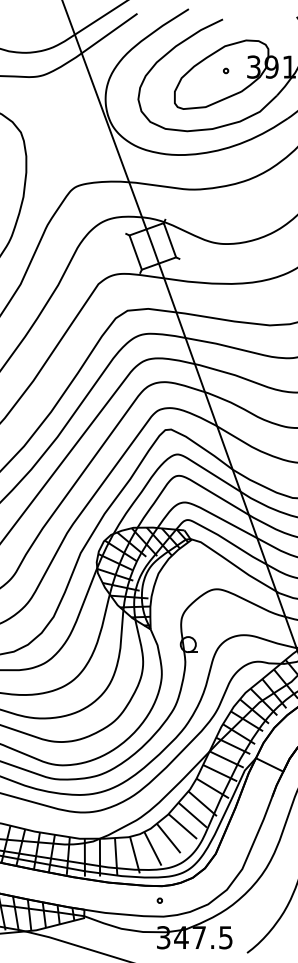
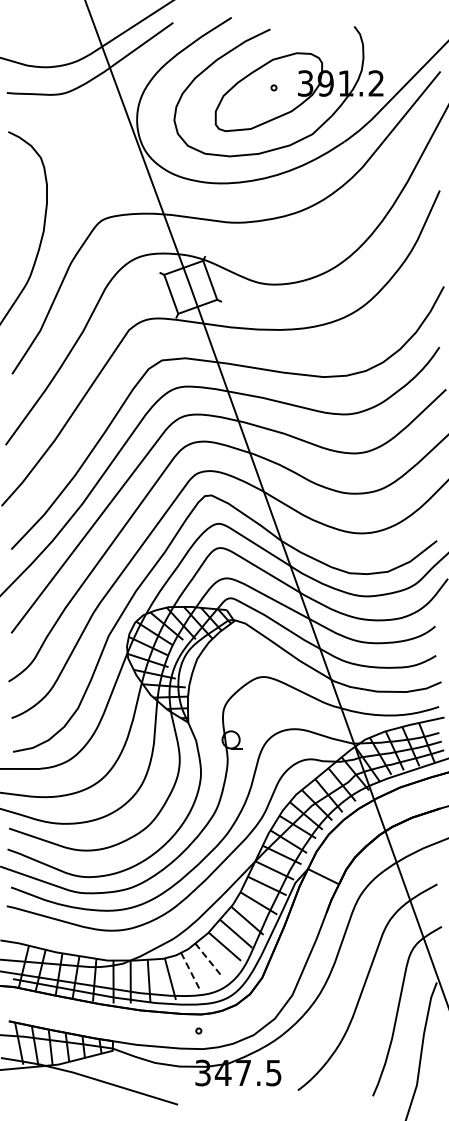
line: (169, 838) -> (209, 960), solid -> dashed
line: (153, 849) -> (191, 972), solid -> dashed

